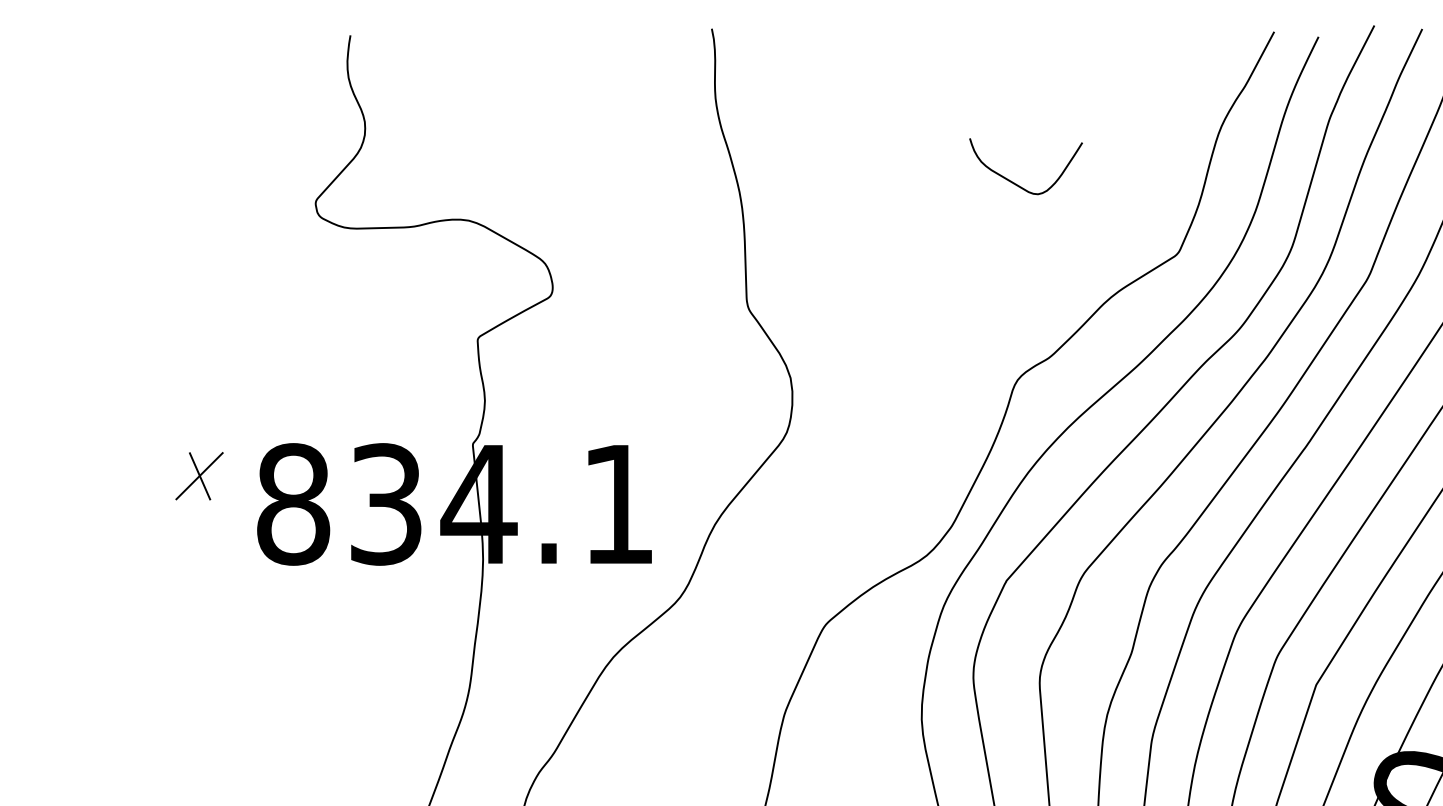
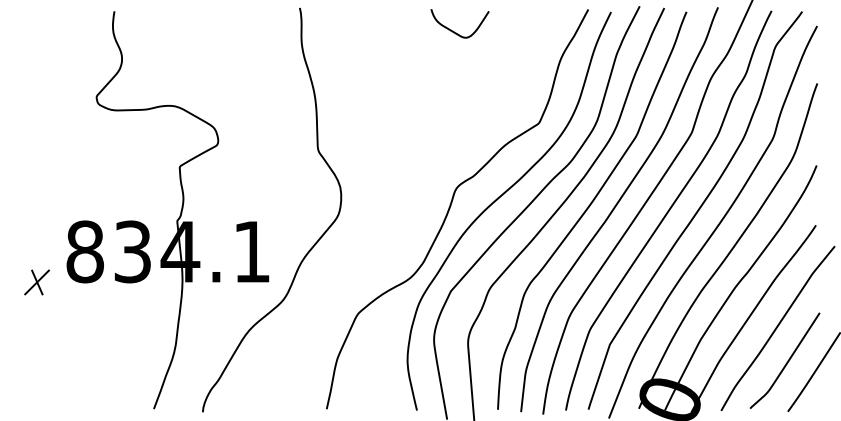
curve: (1015, 181) -> (454, 31), moved
part: (198, 476) -> (36, 282), moved

